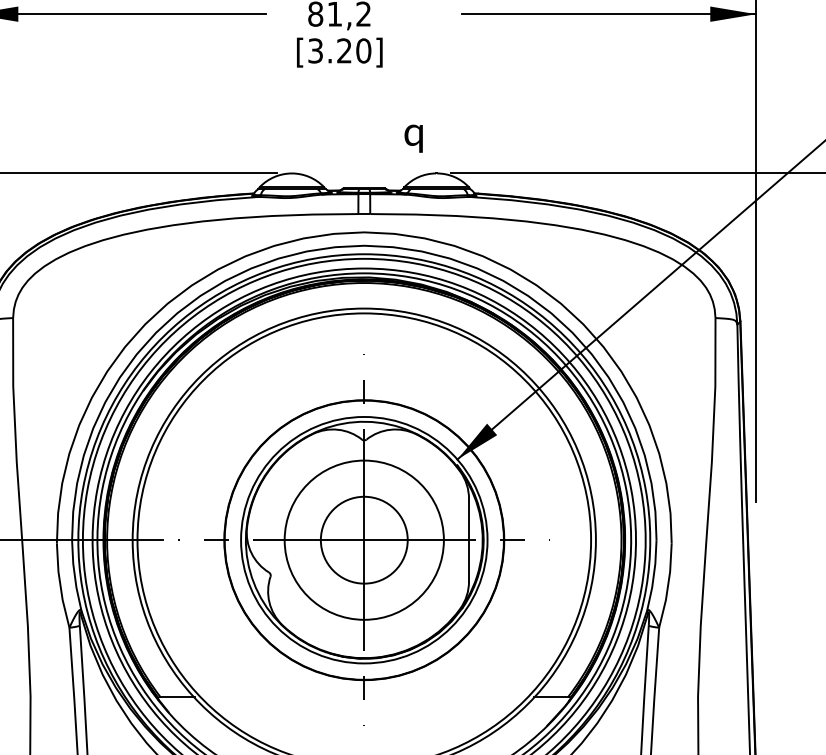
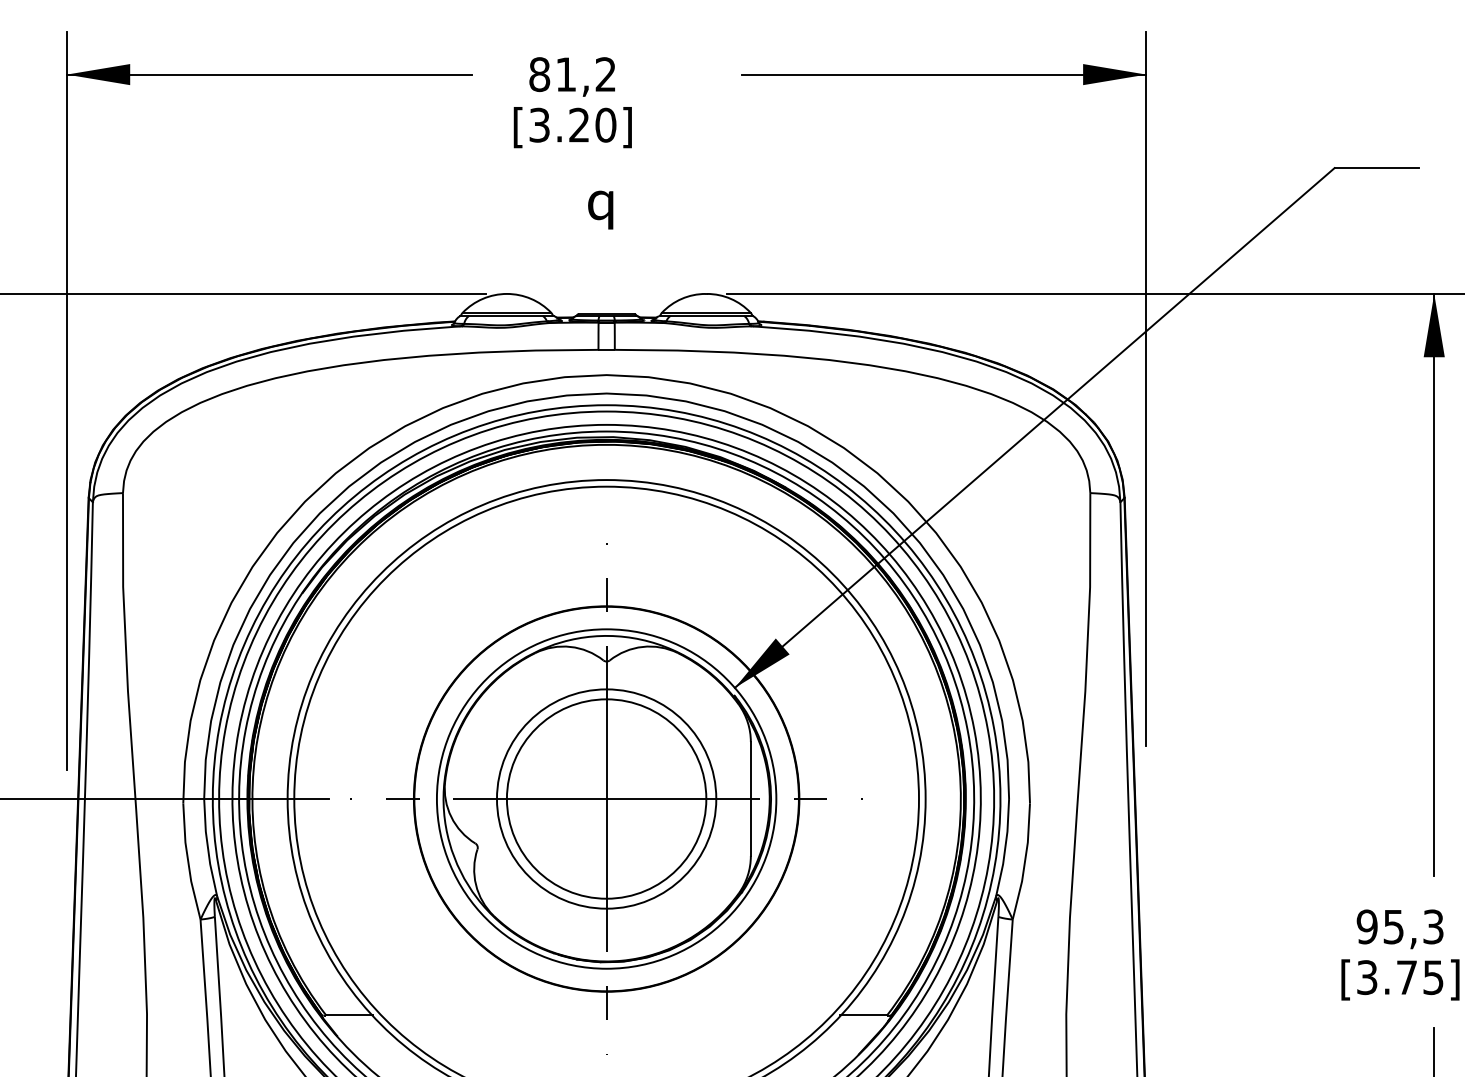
text: (413, 138) -> (600, 209), moved
circle: (364, 539) -> (606, 798), size x1.67

